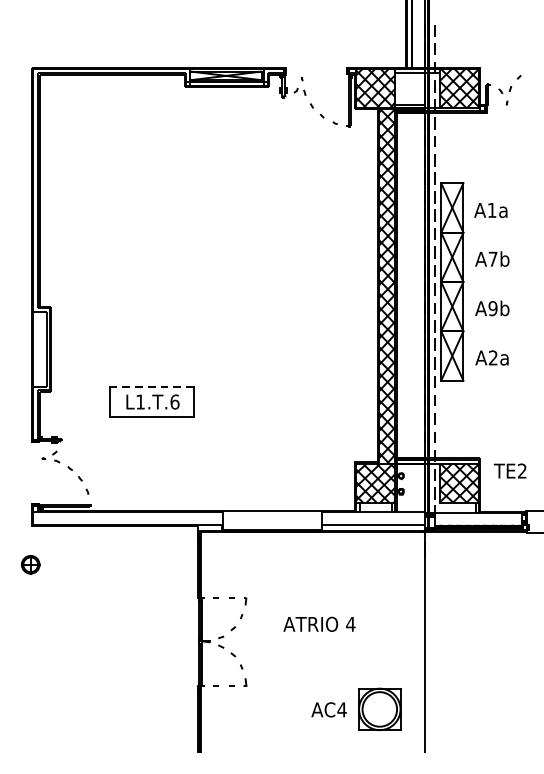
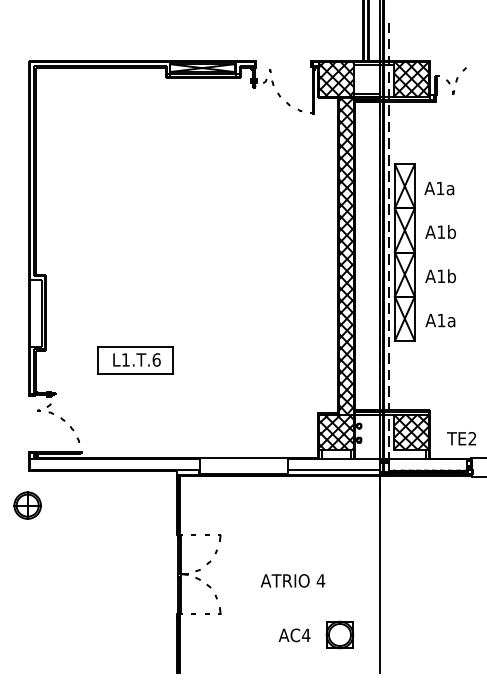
text: (493, 258) -> (441, 231), A7b -> A1b
text: (493, 308) -> (441, 276), A9b -> A1b
text: (493, 356) -> (441, 319), A2a -> A1a
line: (151, 387) -> (135, 346), dashed -> solid
text: (510, 470) -> (461, 438), moved
part: (30, 564) -> (27, 505), size x1.67
text: (318, 623) -> (292, 580), moved
part: (379, 708) -> (339, 634), size x0.71

